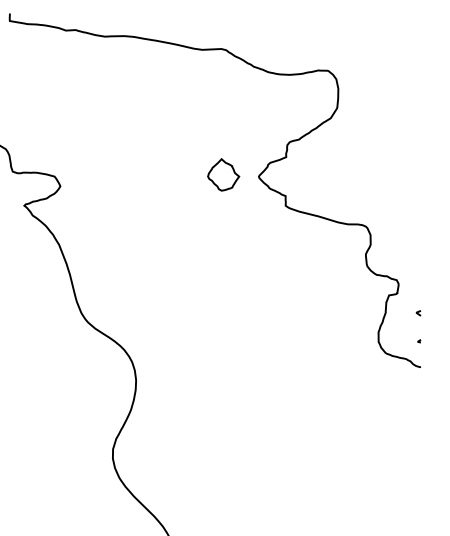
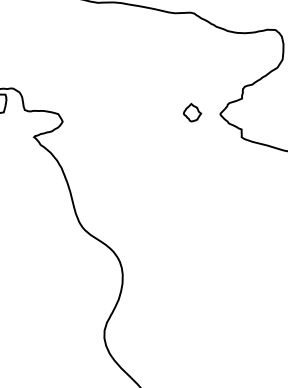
part: (223, 174) -> (192, 112), size x0.7

